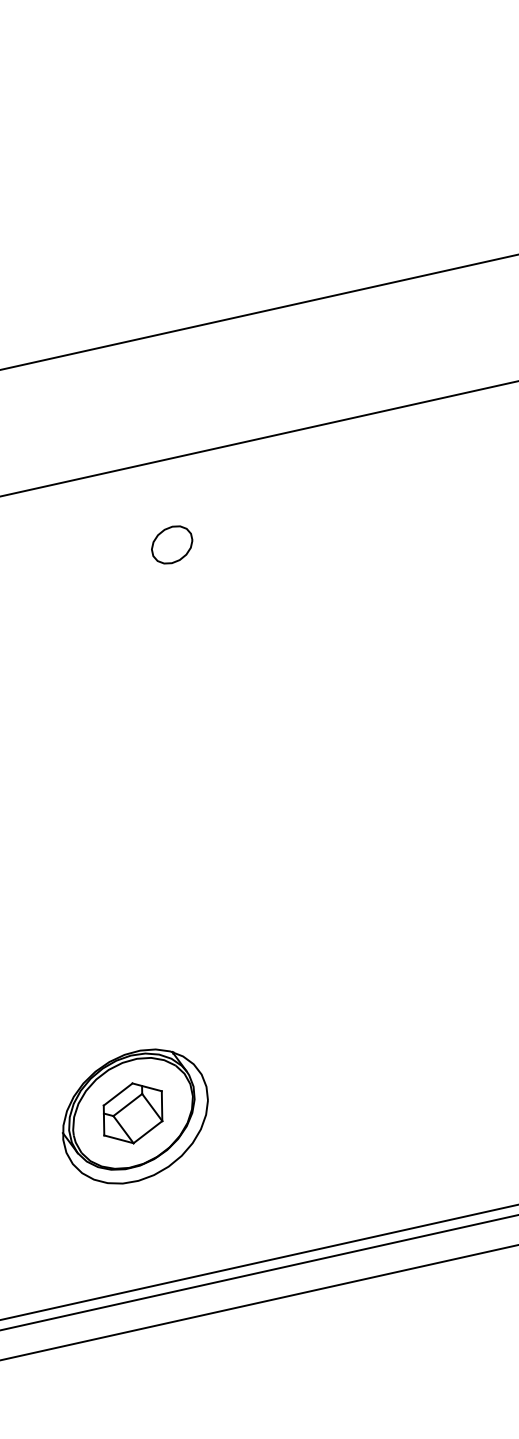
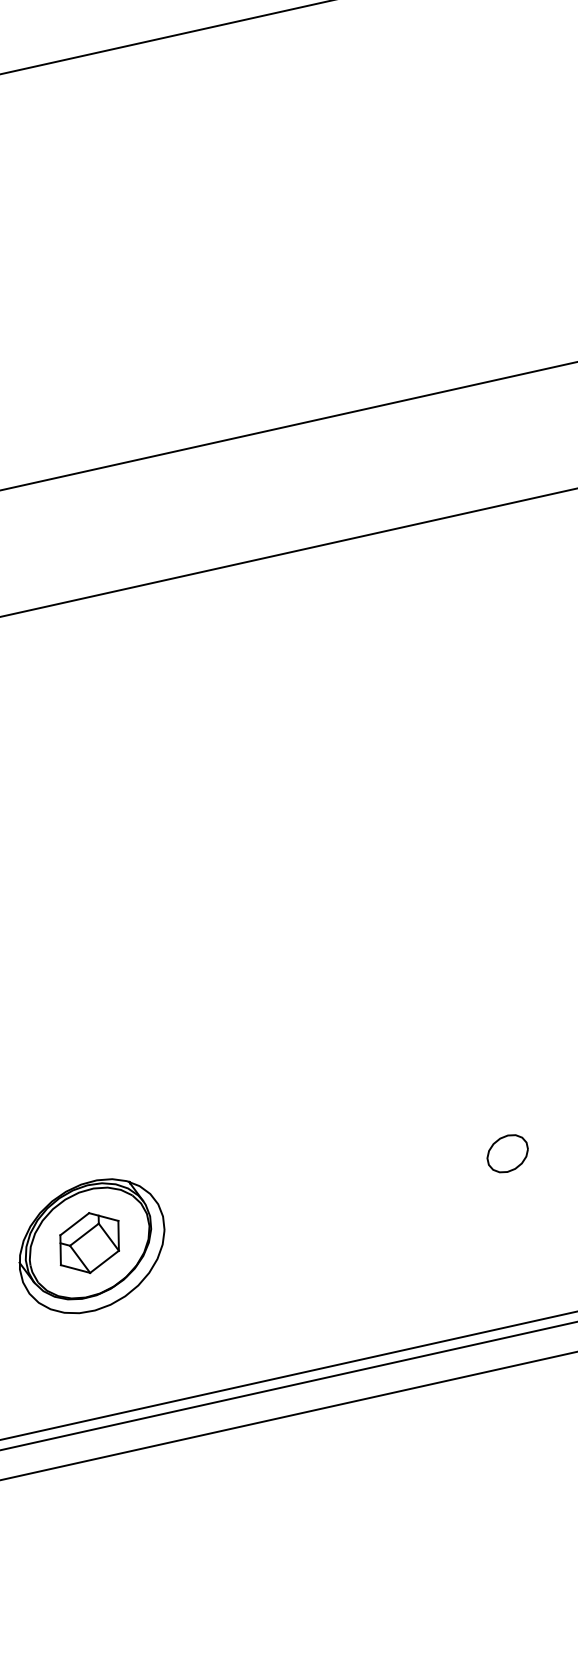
part: (171, 544) -> (128, 674), removed

